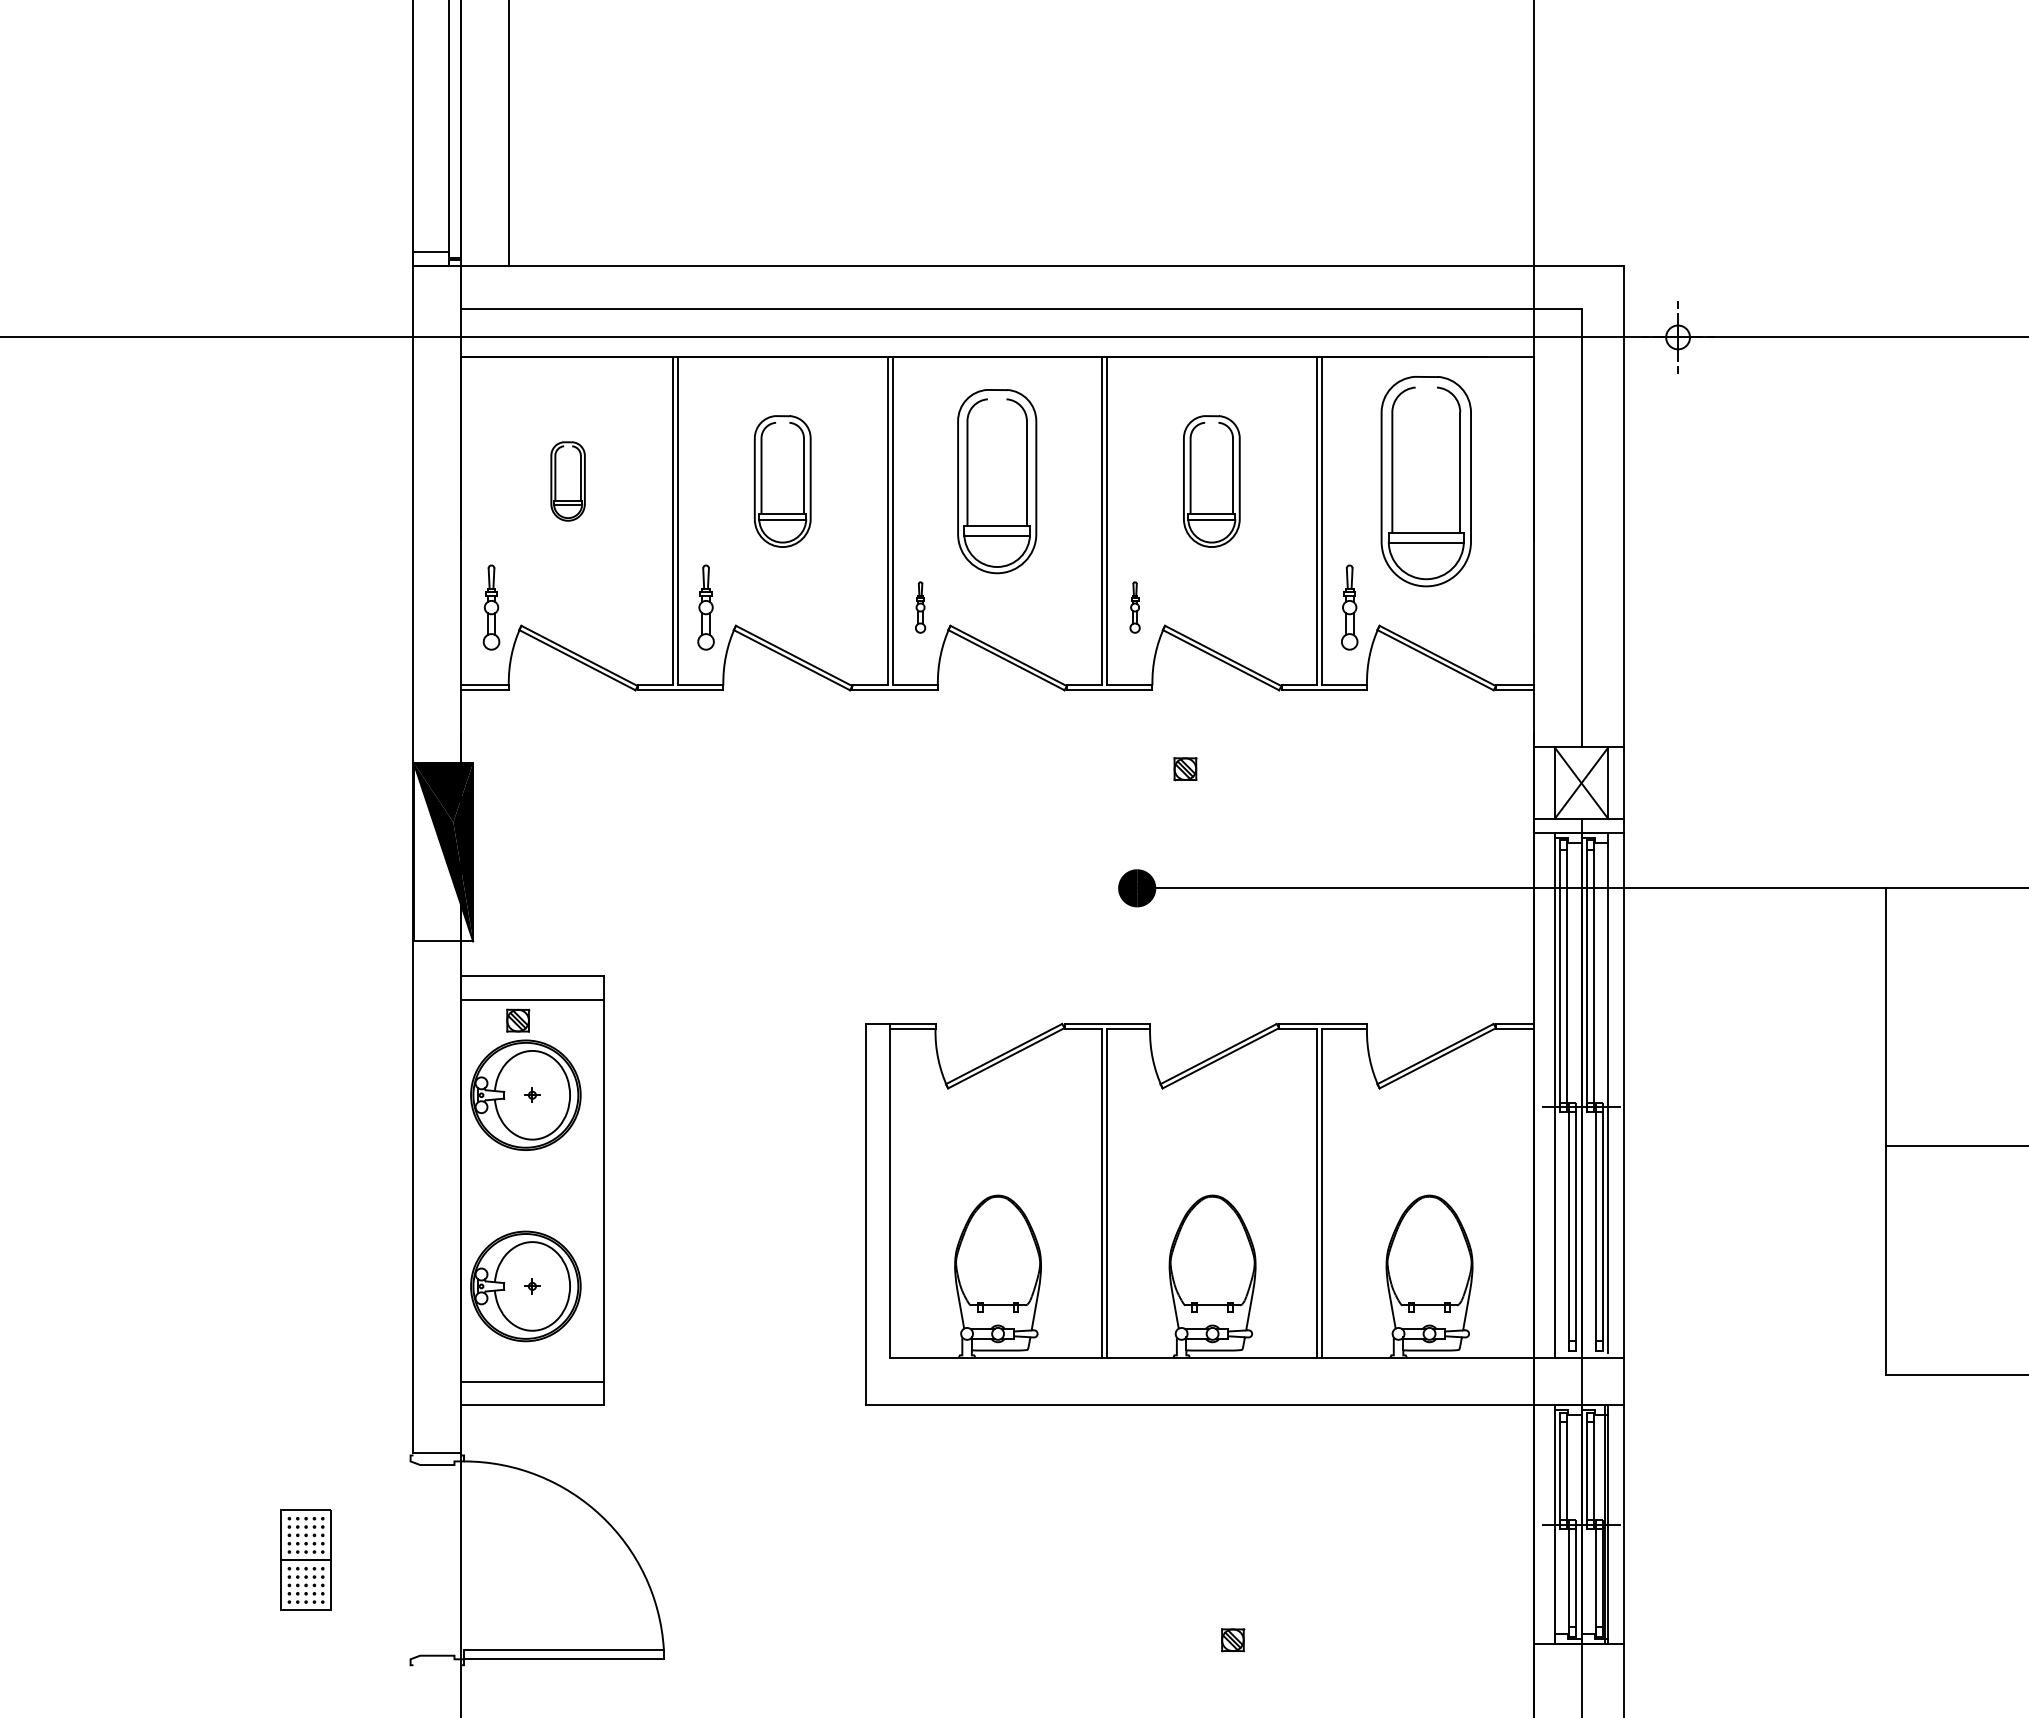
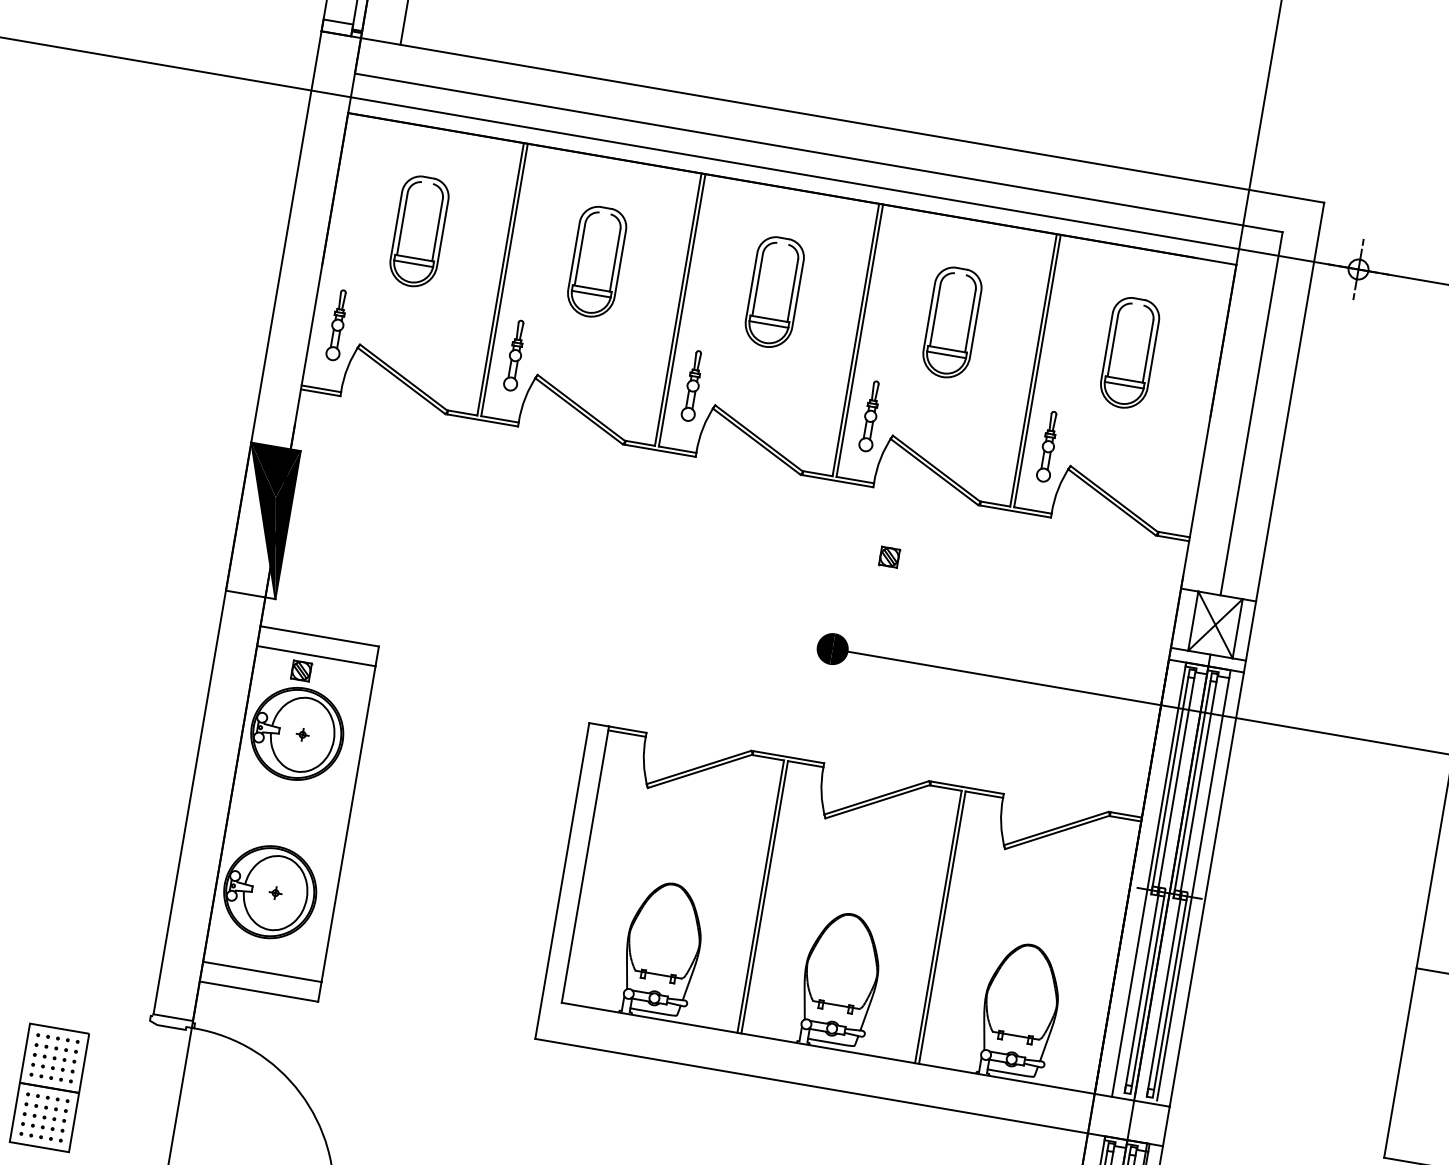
part: (567, 481) -> (418, 231), size x1.67
part: (997, 481) -> (774, 292), size x0.71
part: (1426, 481) -> (1129, 353), size x0.62
part: (920, 607) -> (693, 385), size x1.67
part: (1134, 607) -> (870, 416), size x1.67
part: (305, 1560) -> (48, 1087), size x1.43

